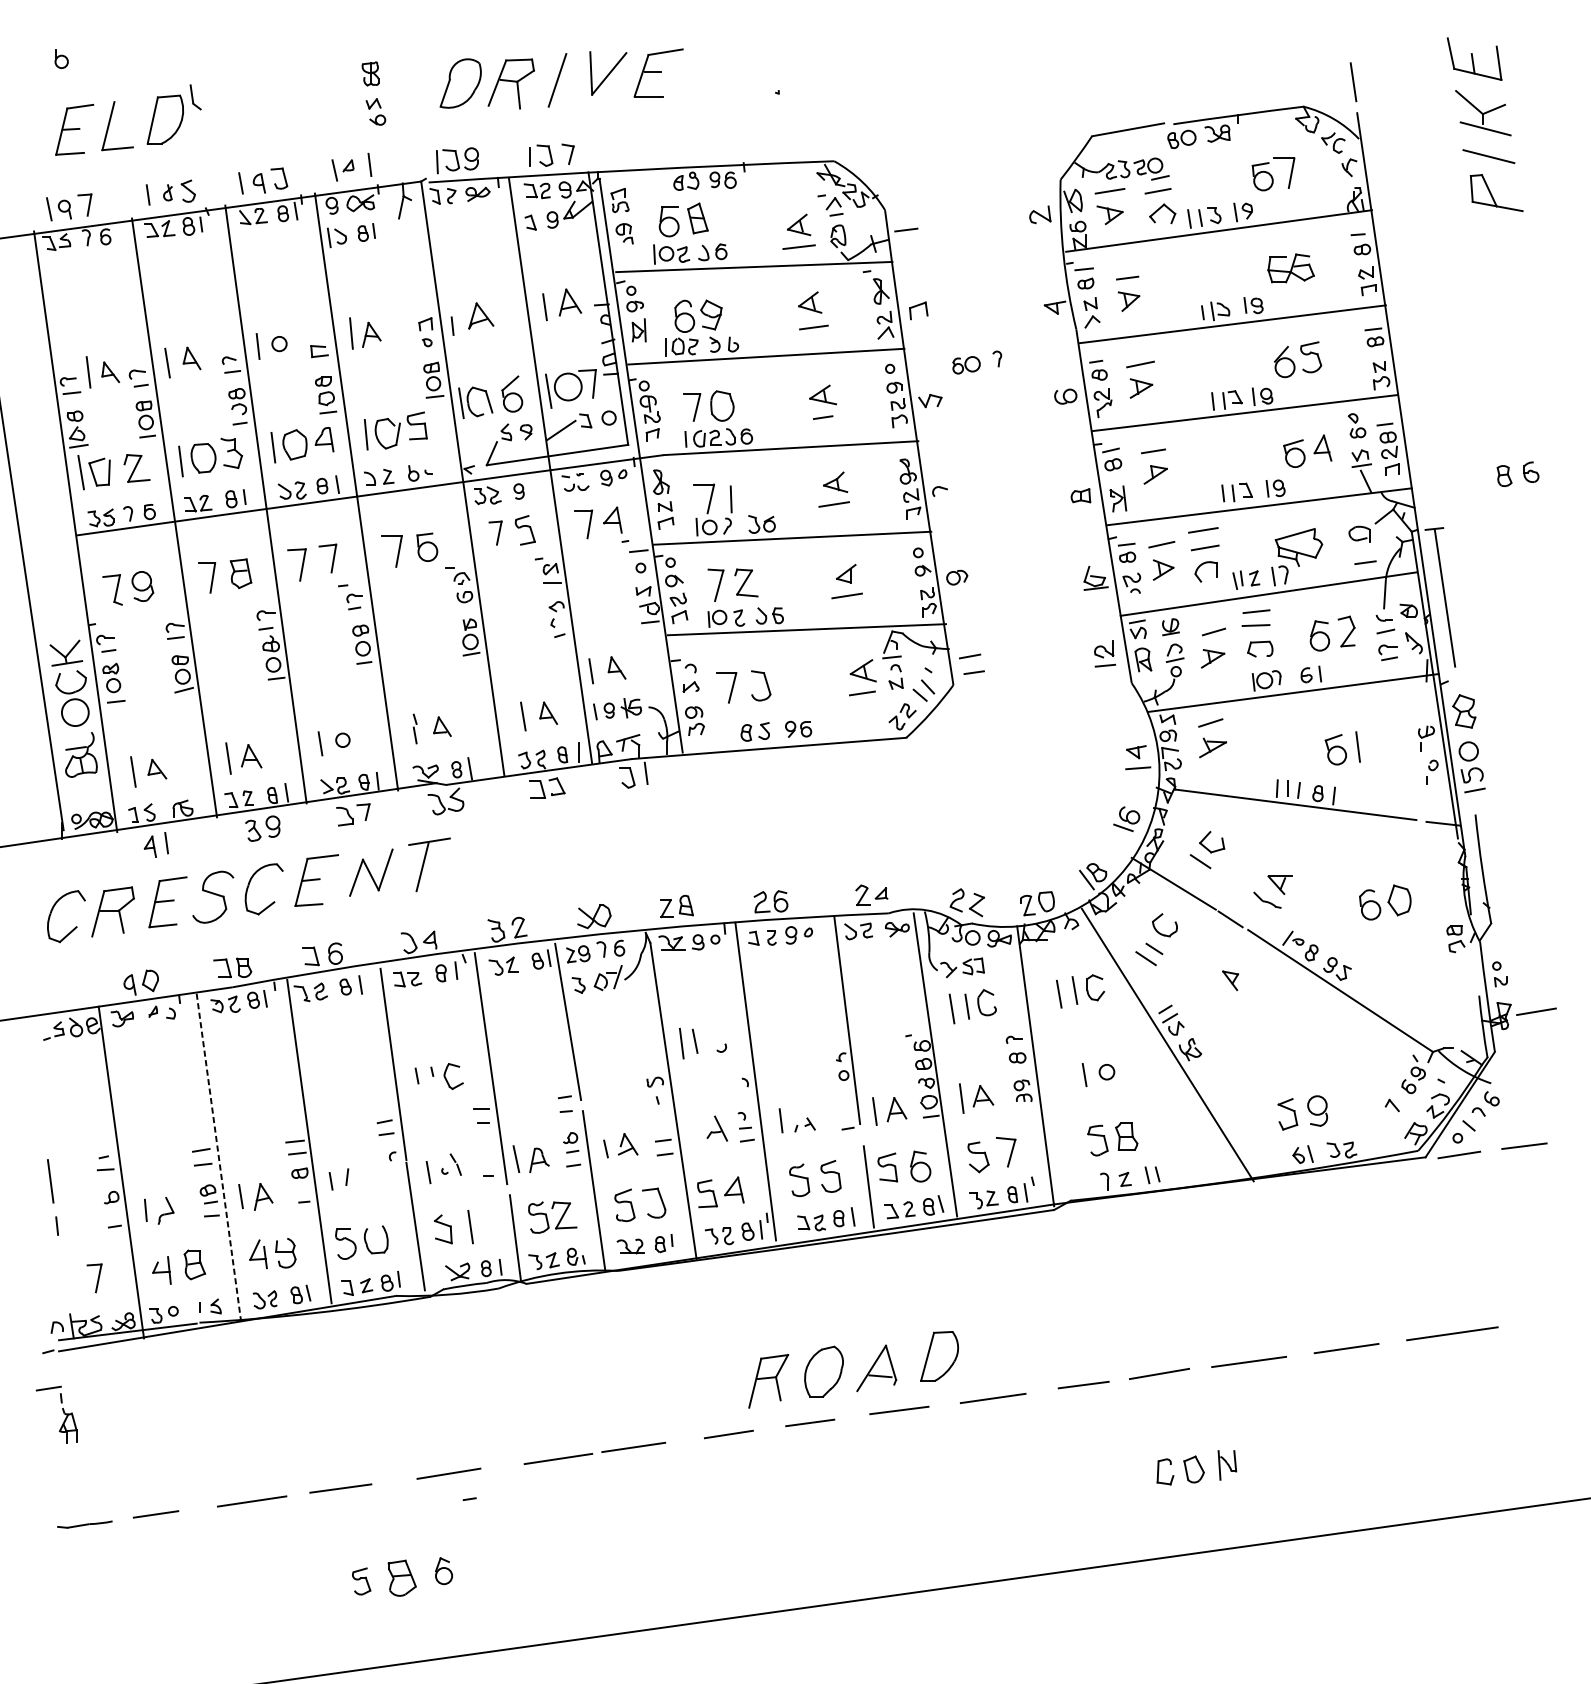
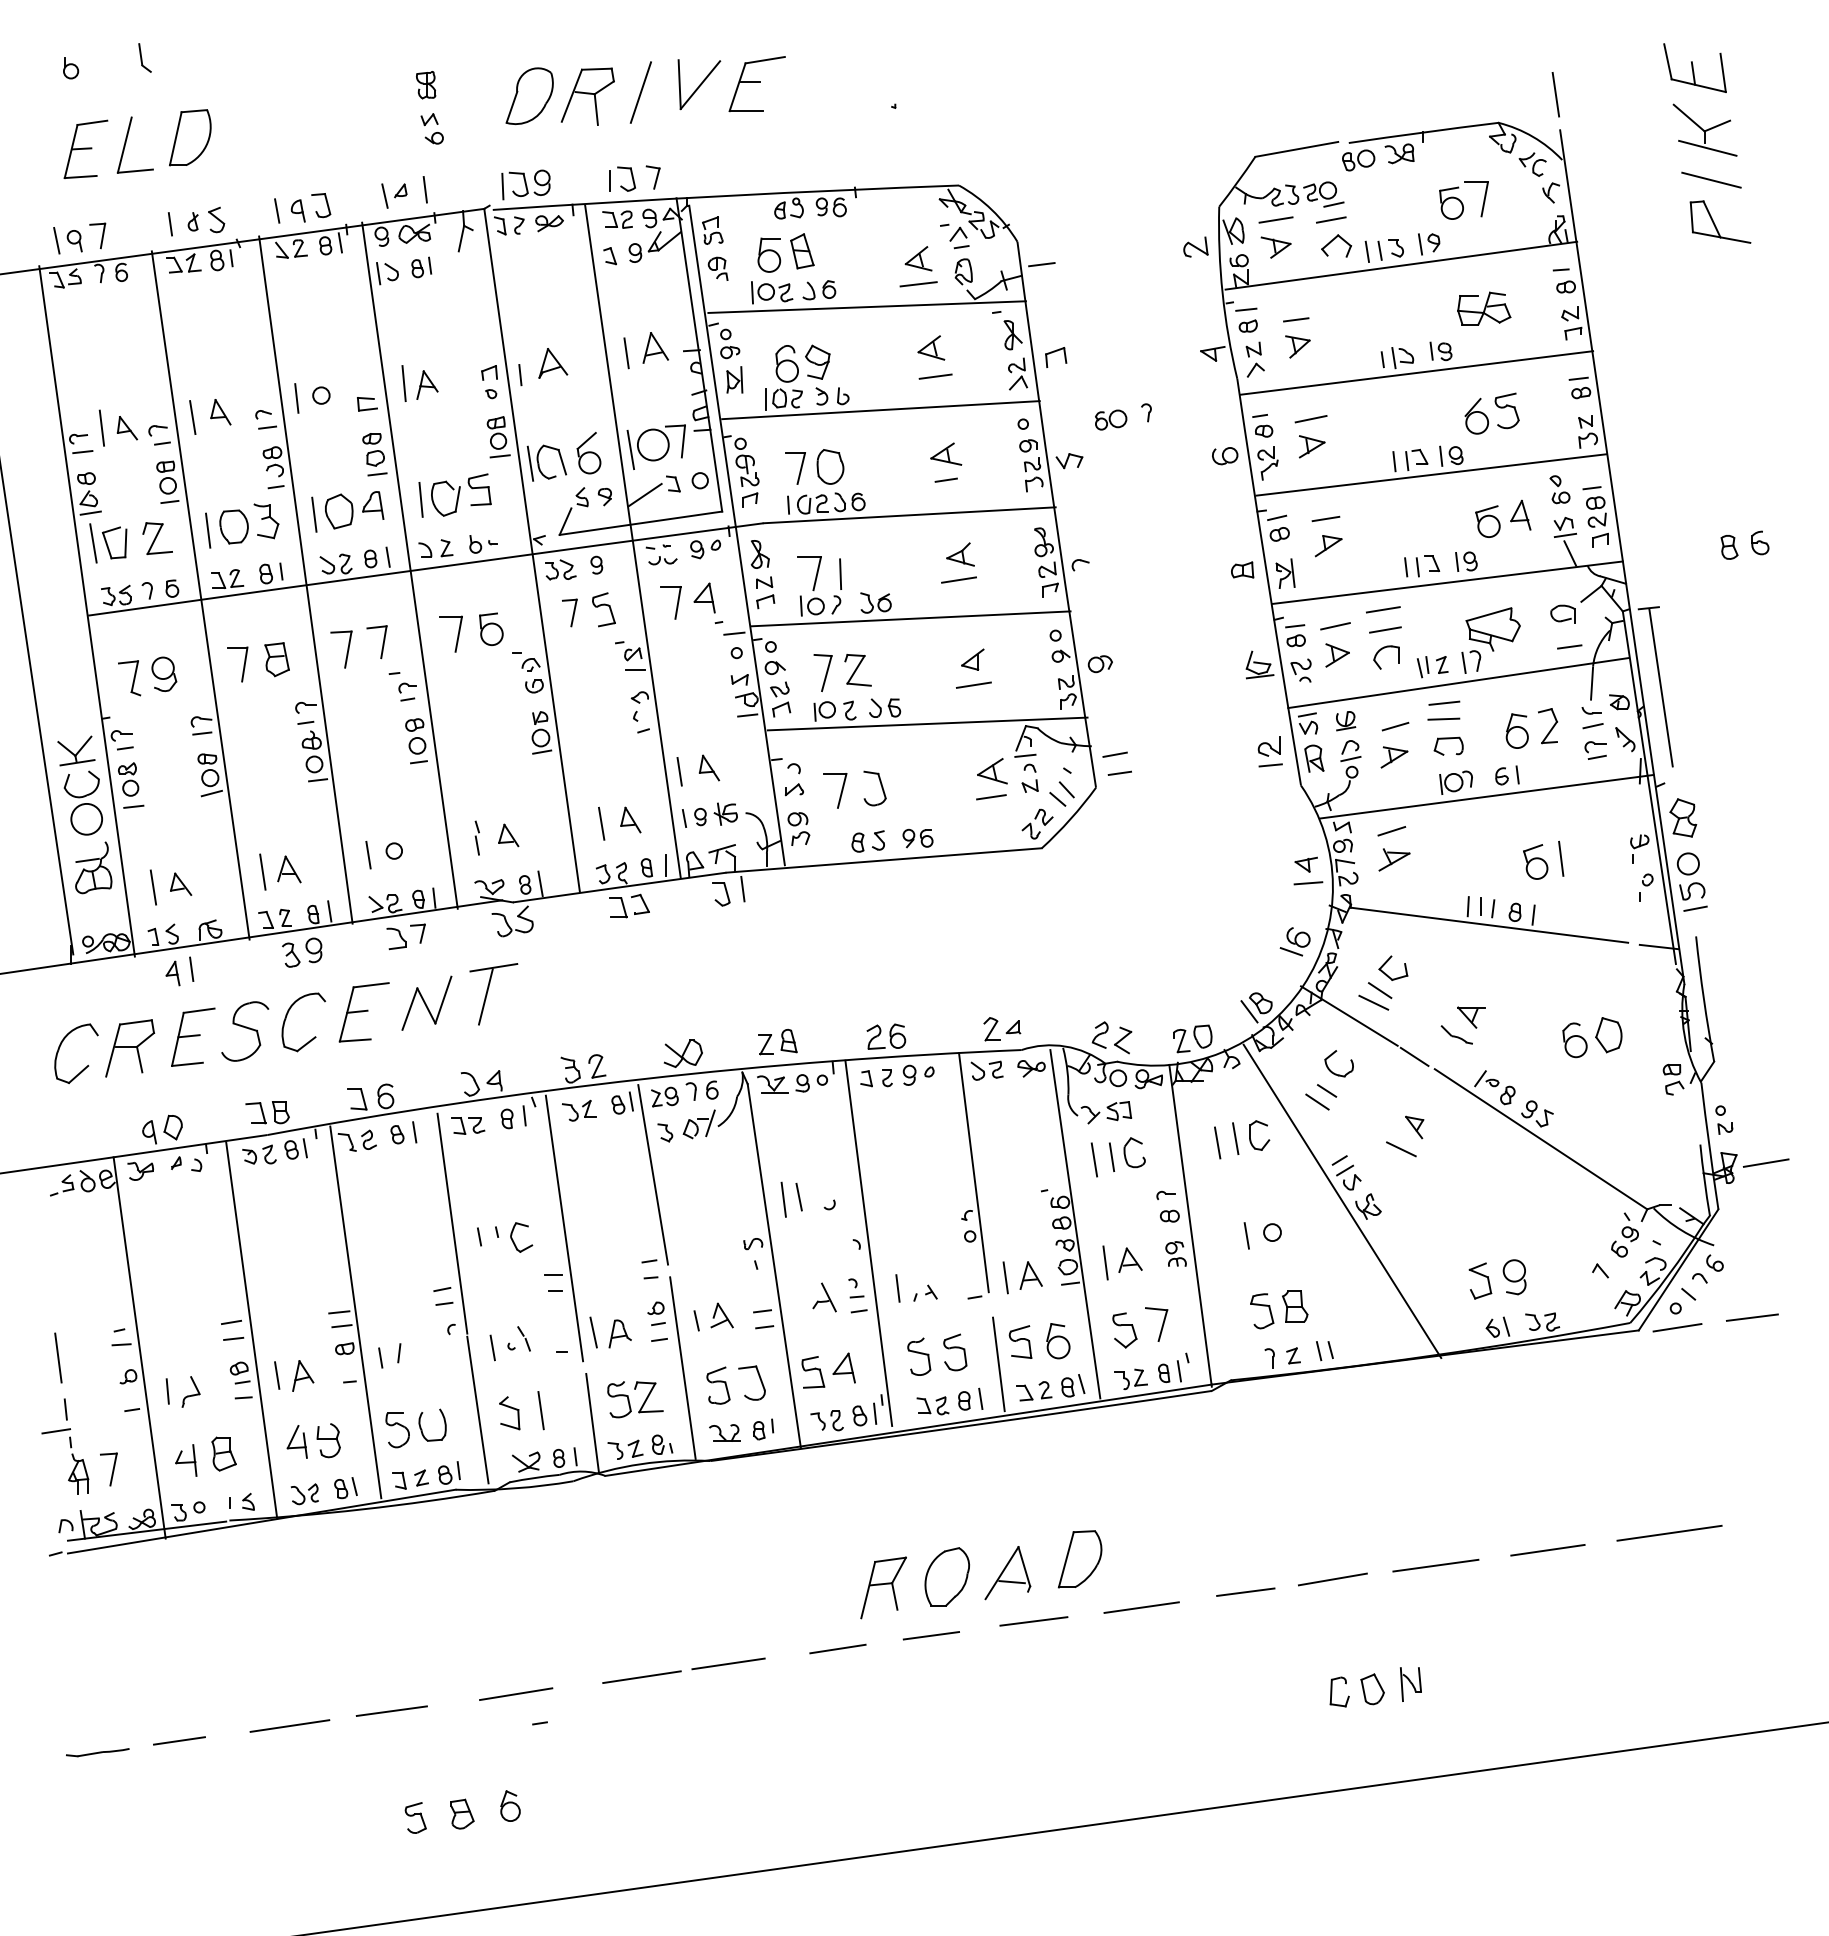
part: (195, 96) -> (144, 57), moved
line: (1194, 872) -> (1373, 1002), added
line: (1219, 999) -> (1401, 1149), added
line: (218, 1157) -> (251, 1330), dashed -> solid
part: (62, 1412) -> (72, 1458), moved
part: (402, 1577) -> (462, 1813), size x0.71

